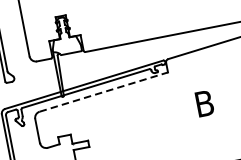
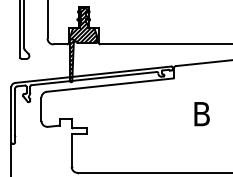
hatch: (68, 56) -> (83, 45), added
line: (104, 92) -> (110, 85), dashed -> solid

